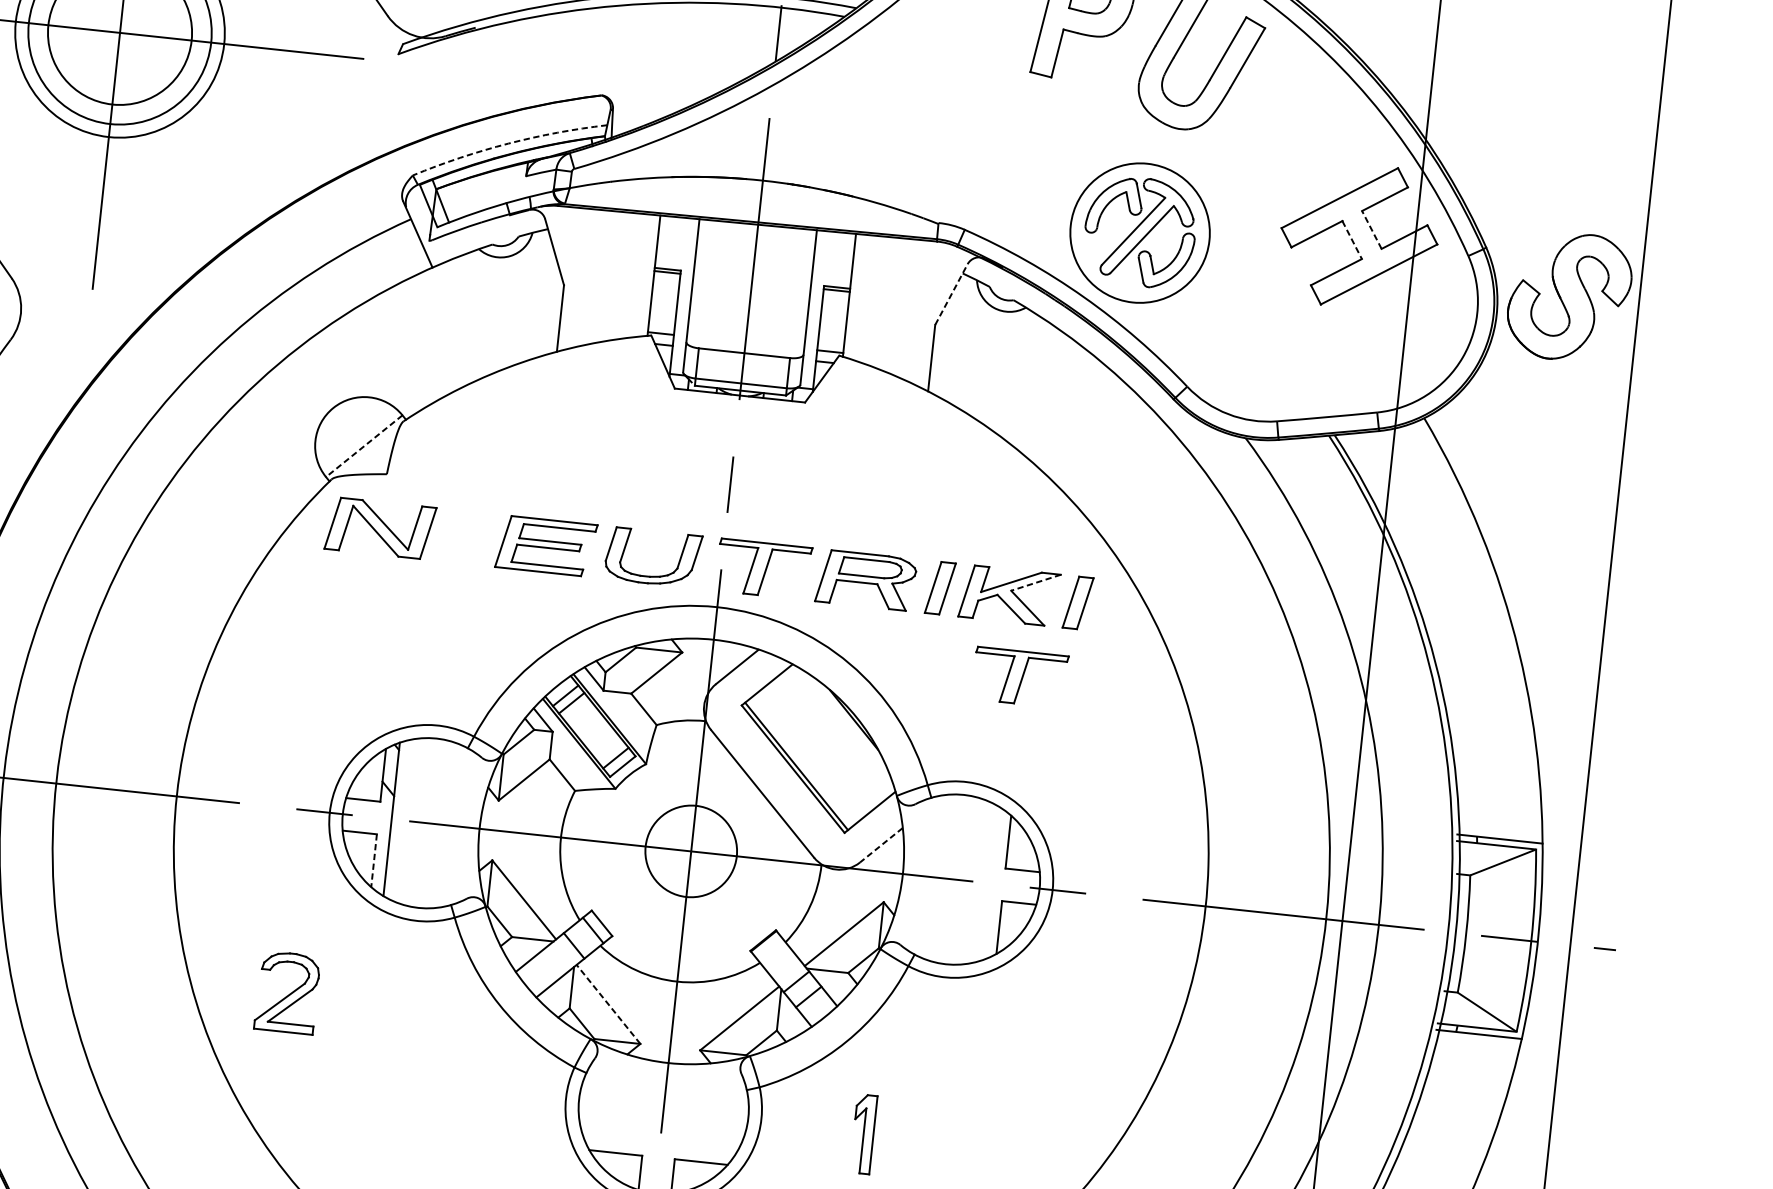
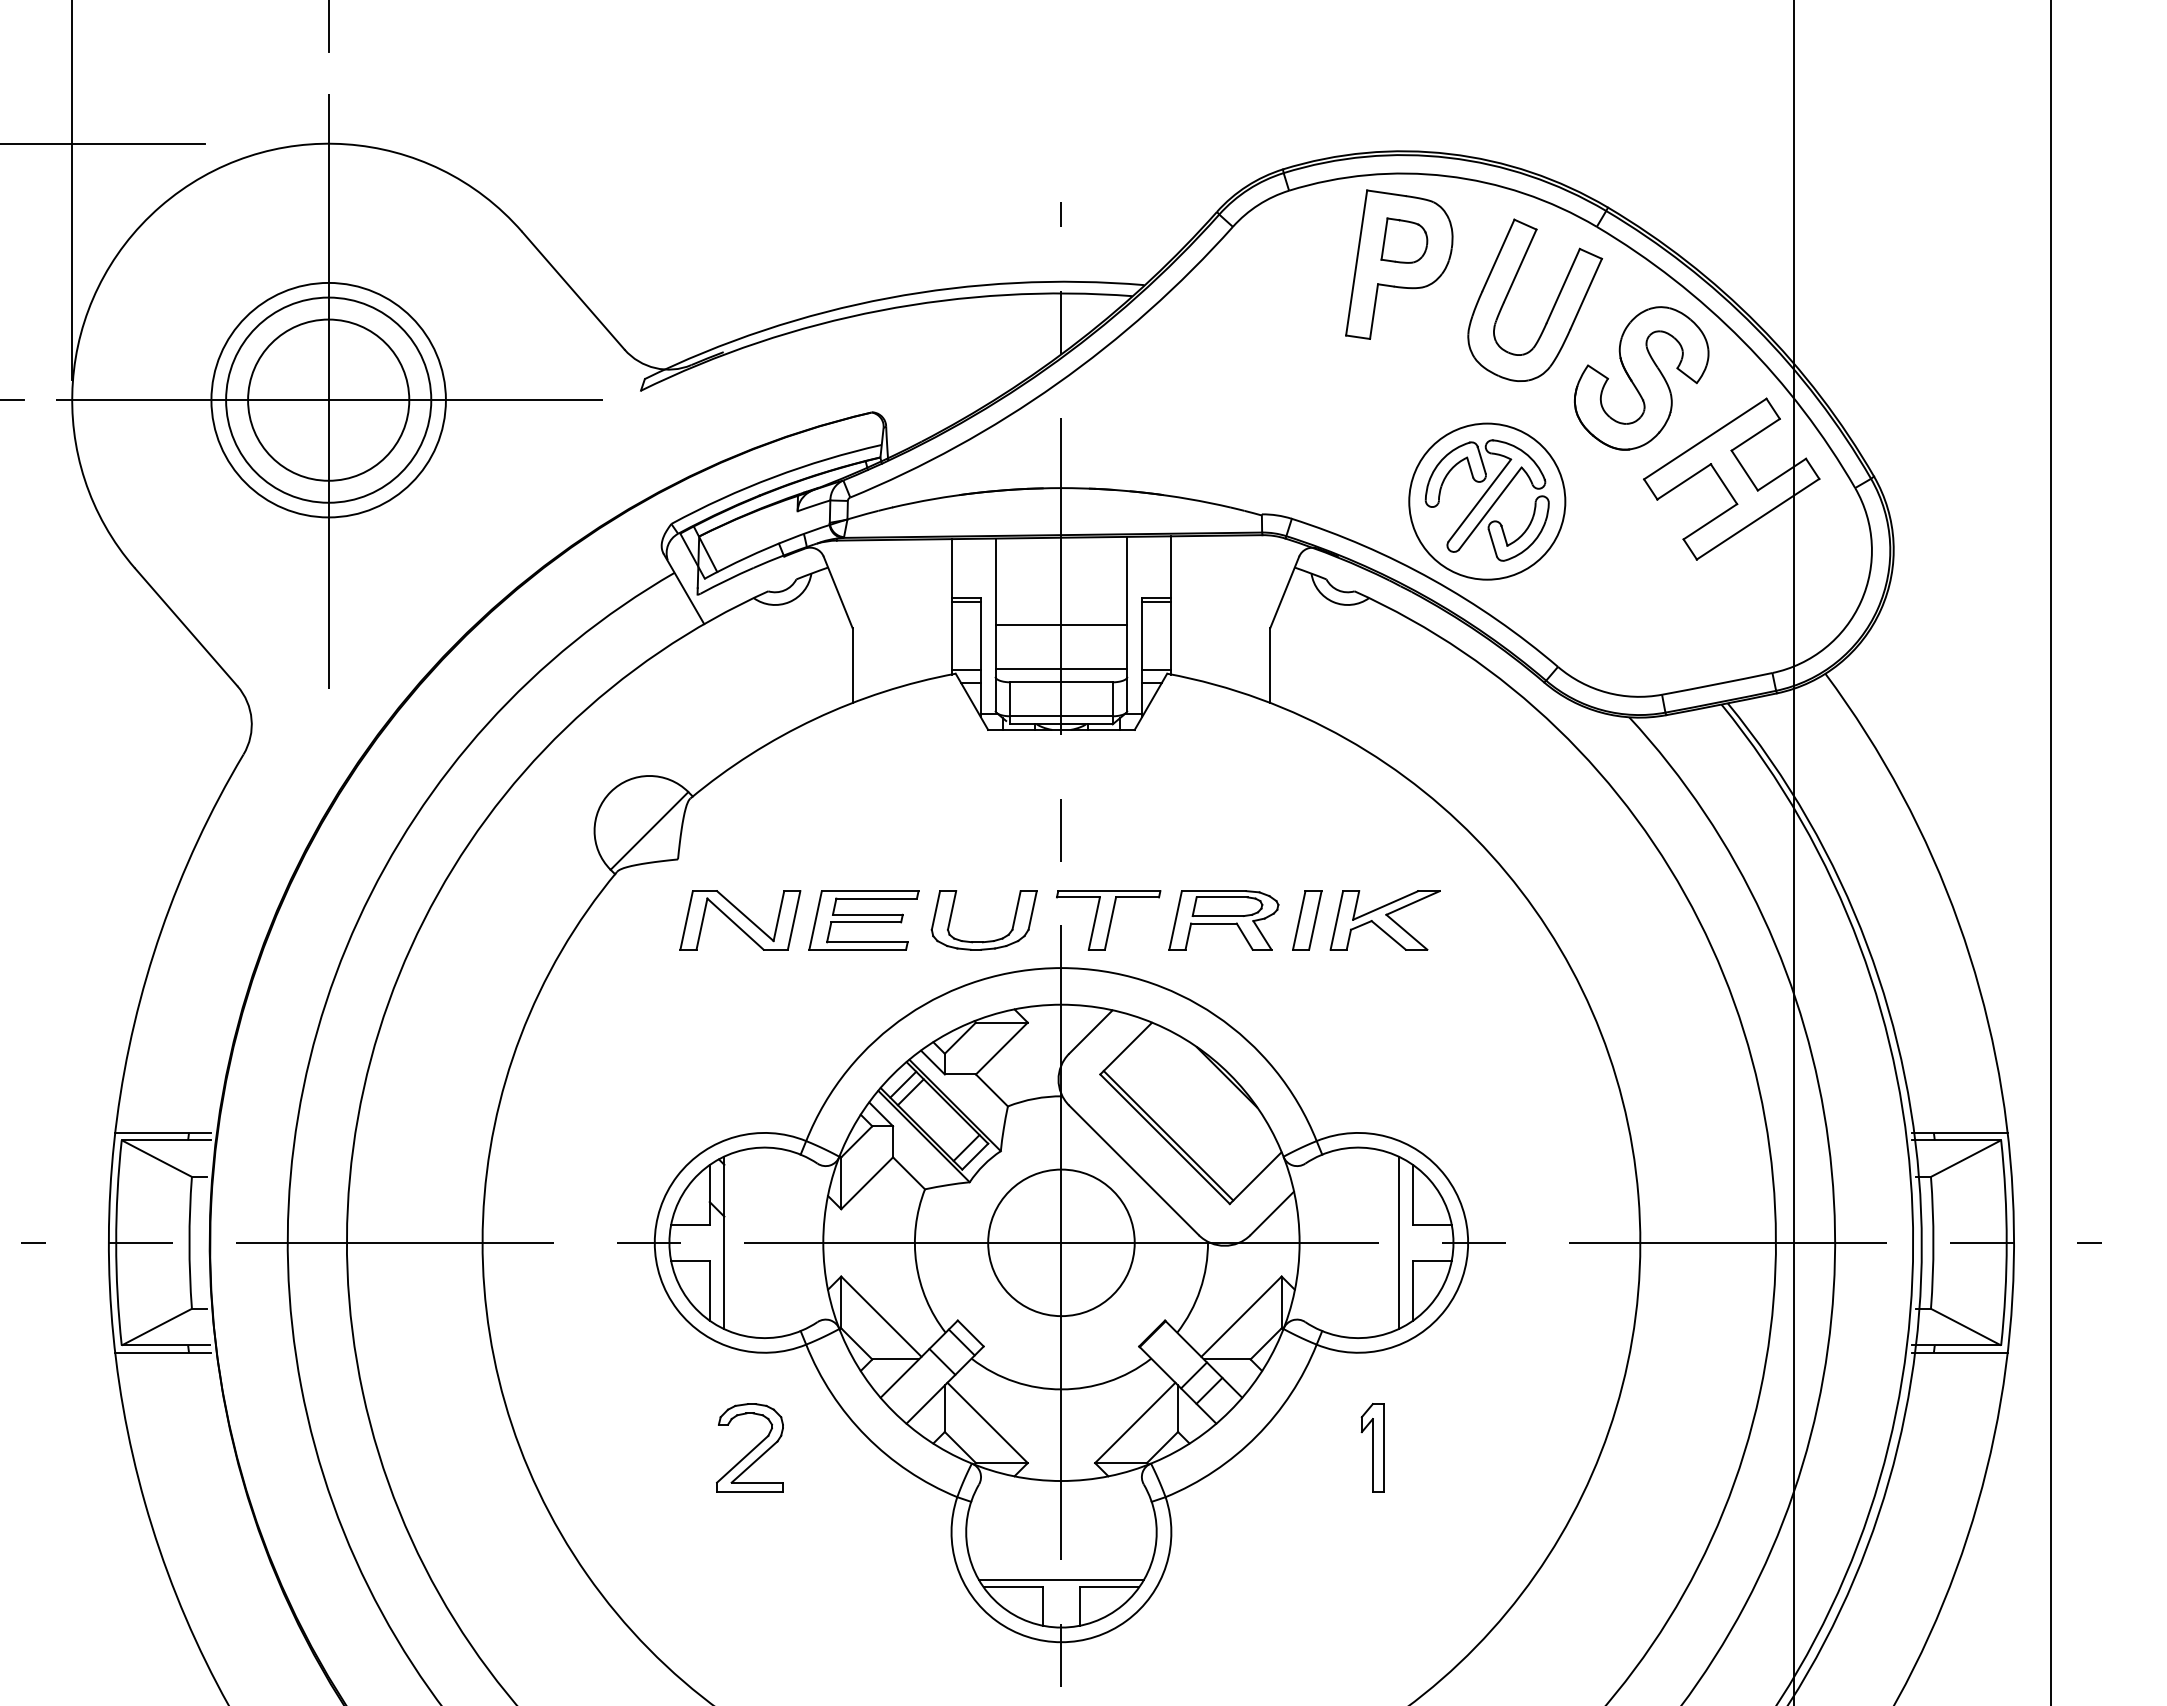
arc: (508, 143) -> (773, 477), dashed -> solid
line: (1371, 229) -> (1744, 470), dashed -> solid
line: (1352, 240) -> (1724, 484), dashed -> solid
line: (951, 294) -> (1284, 592), dashed -> solid
part: (1569, 296) -> (1641, 378), moved
line: (750, 301) -> (1061, 624), added
line: (745, 340) -> (1061, 668), added
line: (364, 445) -> (649, 830), dashed -> solid
part: (380, 528) -> (740, 920), moved
line: (1035, 583) -> (1412, 903), dashed -> solid
part: (1078, 603) -> (1462, 920), removed
part: (1019, 677) -> (1406, 1010), removed
line: (881, 845) -> (1272, 1213), dashed -> solid
circle: (691, 851) -> (1061, 1242), size x1.43
line: (373, 860) -> (709, 1290), dashed -> solid
line: (990, 883) -> (1398, 1242), added
part: (287, 992) -> (749, 1447), moved
line: (608, 1004) -> (987, 1422), dashed -> solid
part: (863, 1133) -> (1372, 1447), moved
line: (658, 1150) -> (1060, 1579), added

